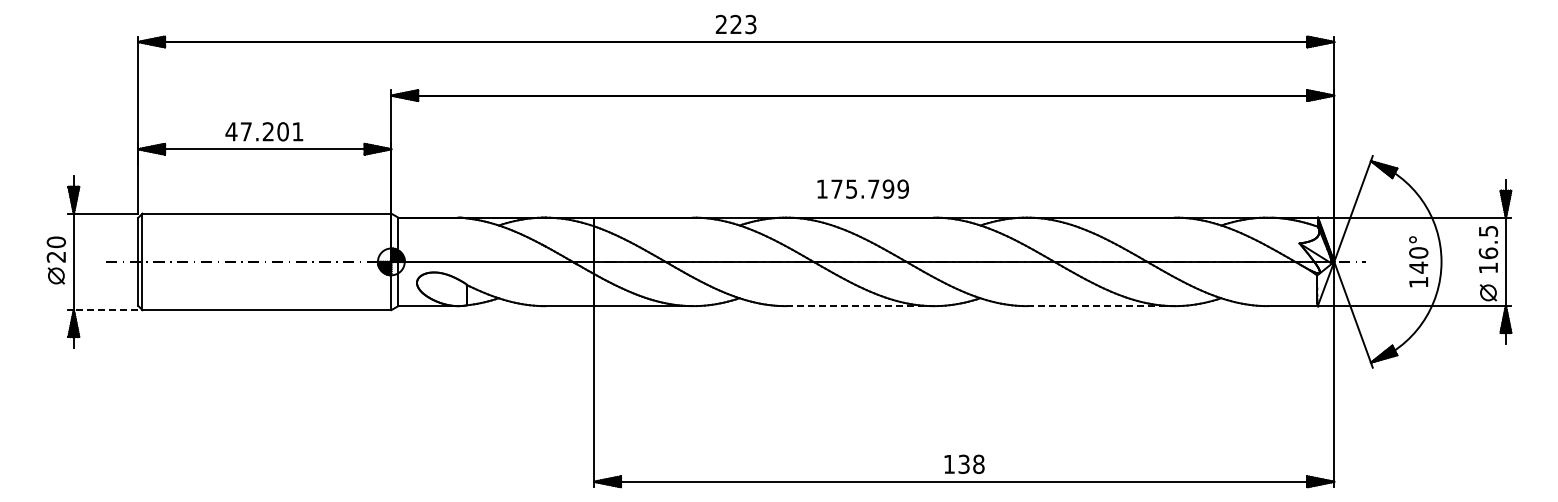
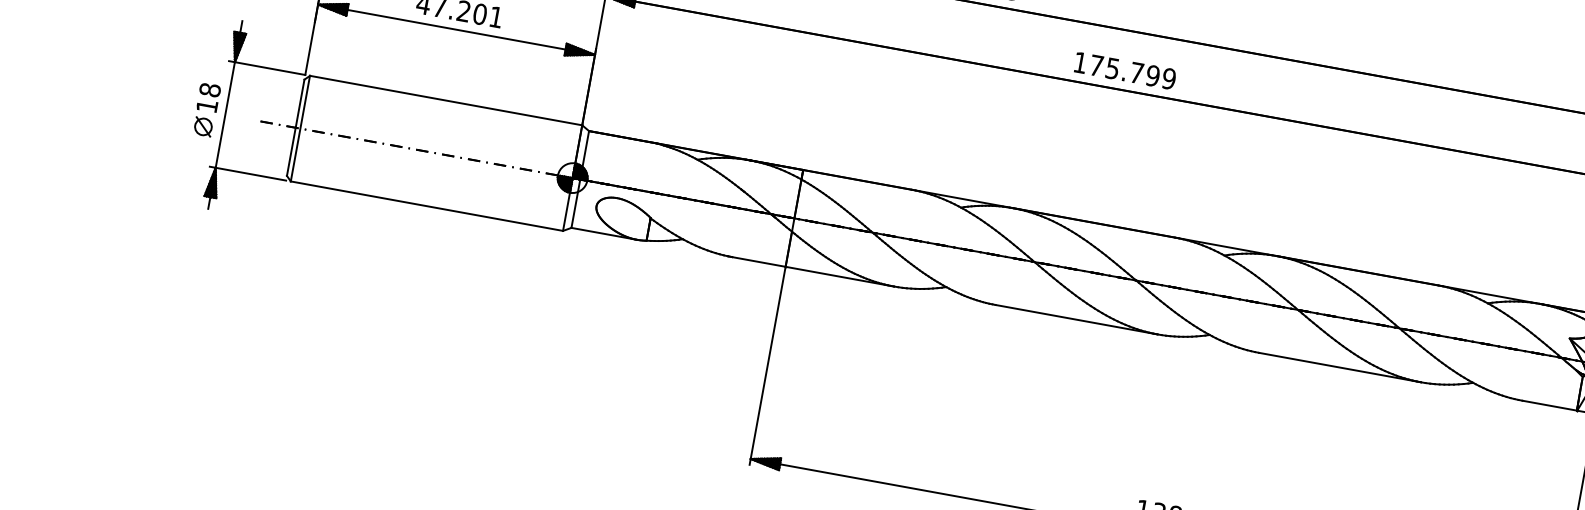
text: (862, 188) -> (1124, 70), moved
text: (55, 249) -> (207, 97), 20 -> 18
line: (860, 306) -> (1076, 320), dashed -> solid
line: (1101, 306) -> (1340, 368), dashed -> solid
line: (105, 310) -> (250, 174), dashed -> solid

